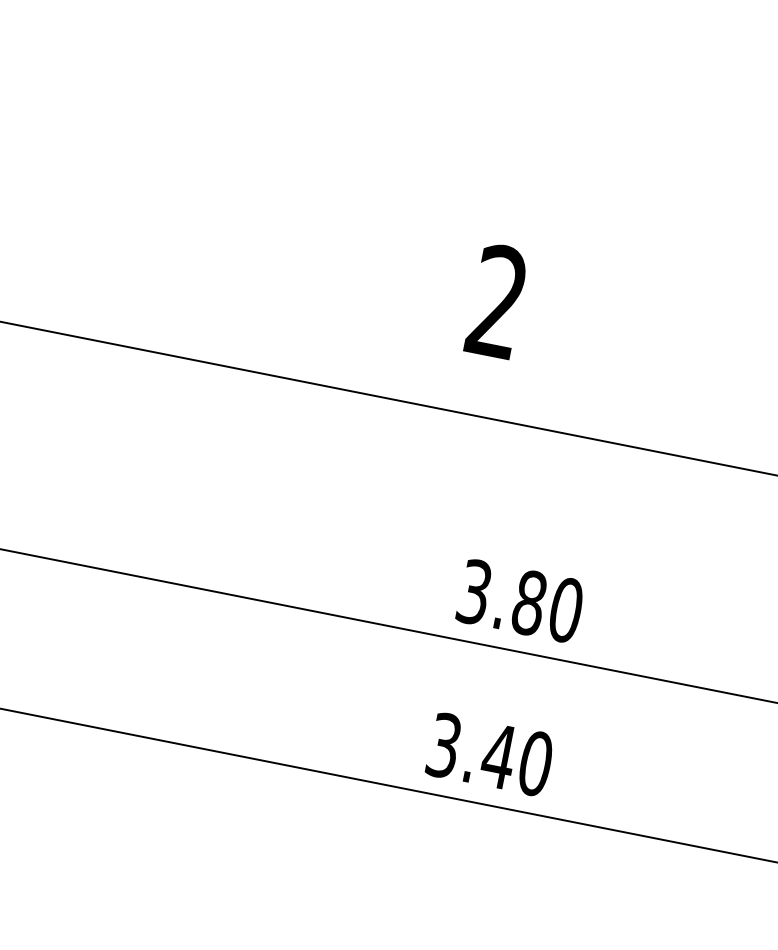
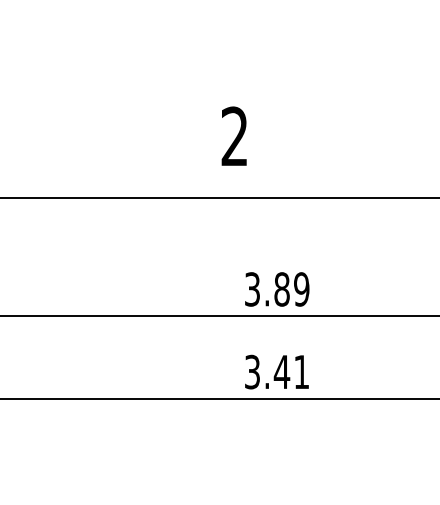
text: (565, 610) -> (301, 289), 3.80 -> 3.89
text: (535, 762) -> (301, 371), 3.40 -> 3.41

